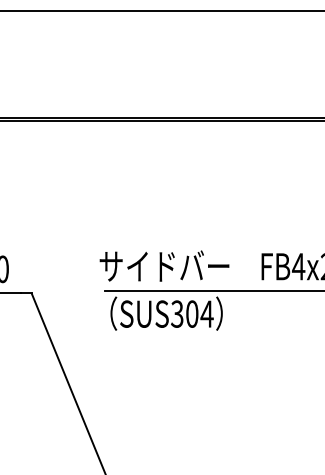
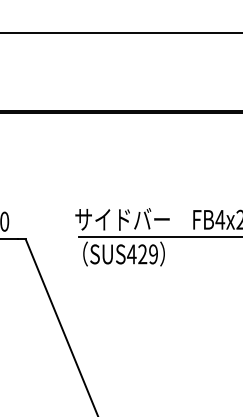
text: (191, 314) -> (142, 254), SUS304 -> SUS429

